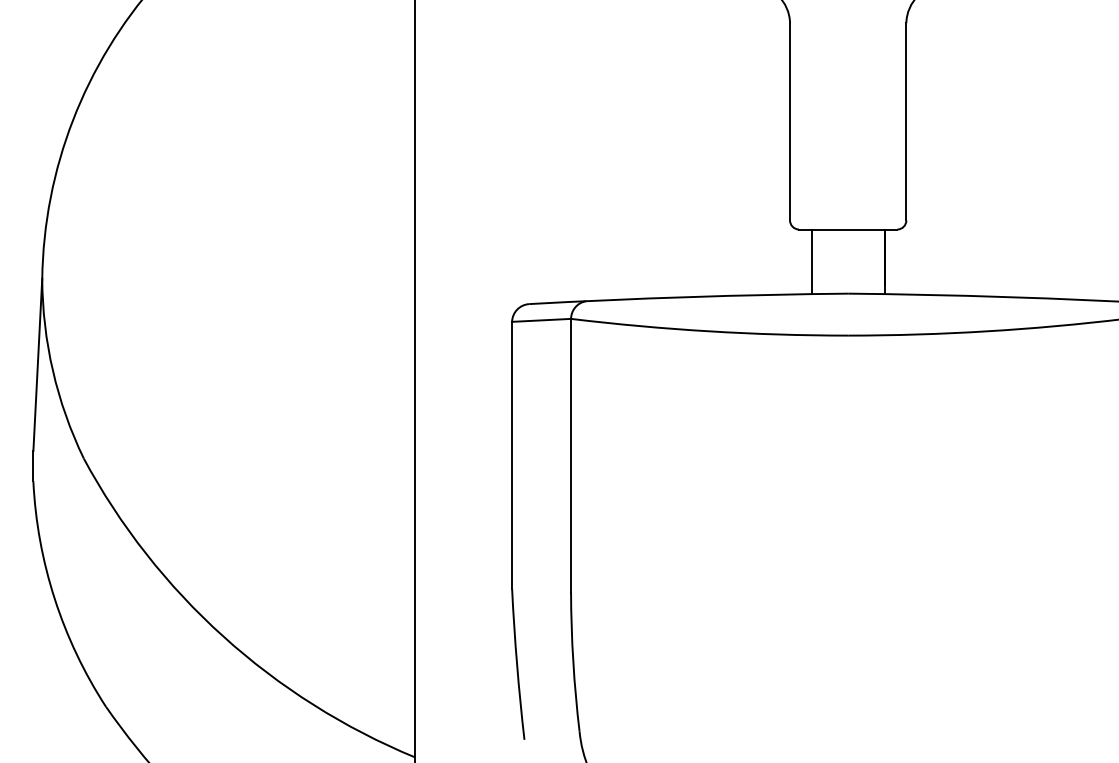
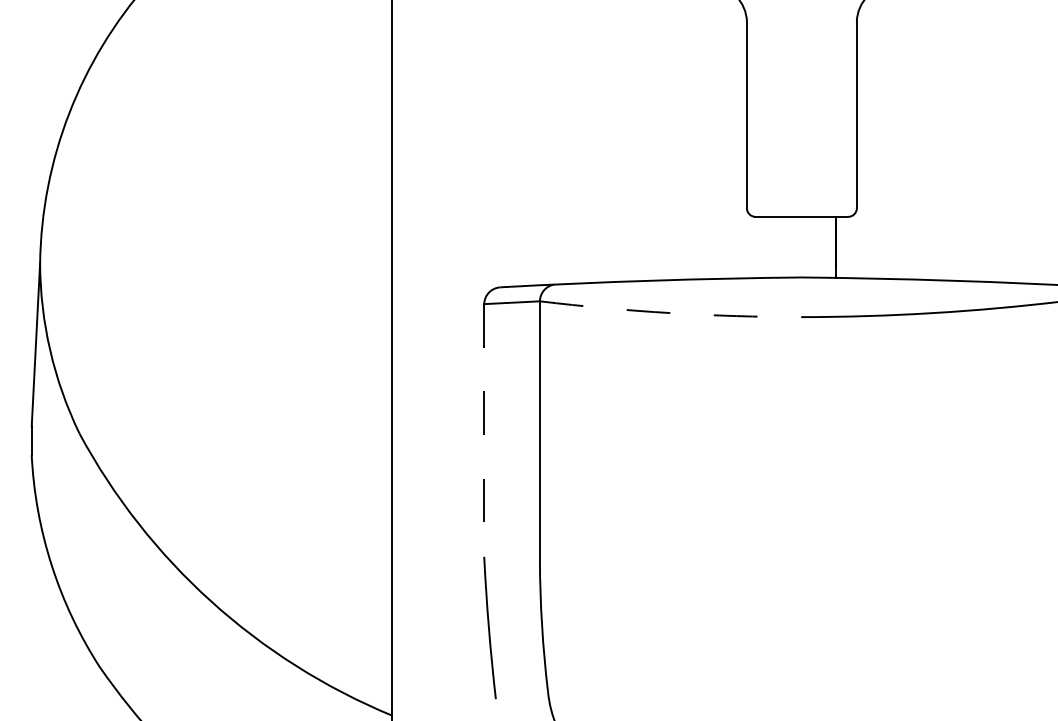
line: (811, 260) -> (767, 246), removed
arc: (709, 331) -> (670, 313), solid -> dashed
line: (512, 455) -> (484, 430), solid -> dashed

